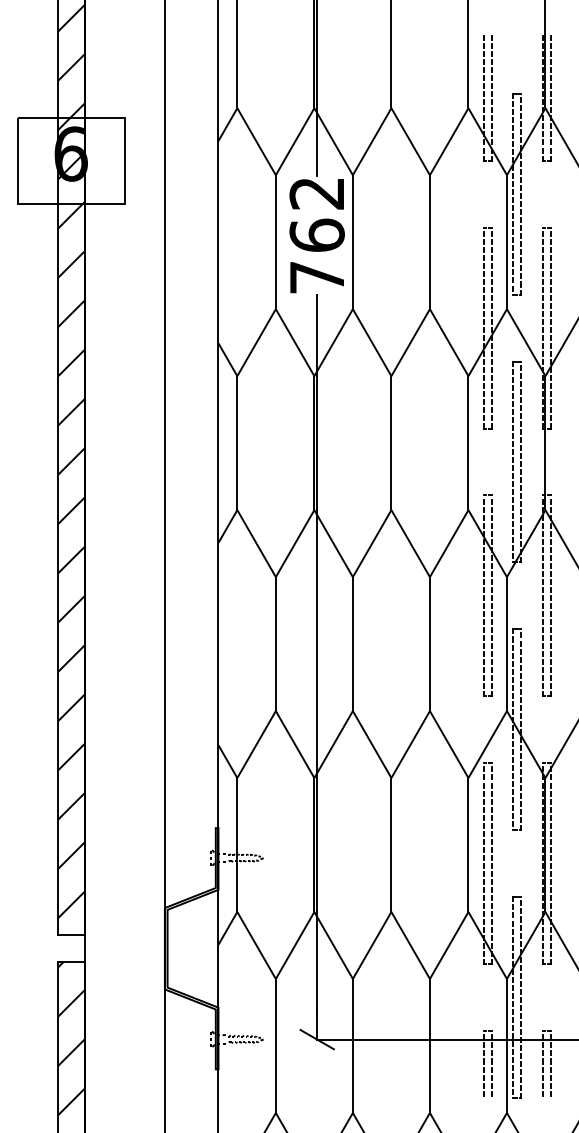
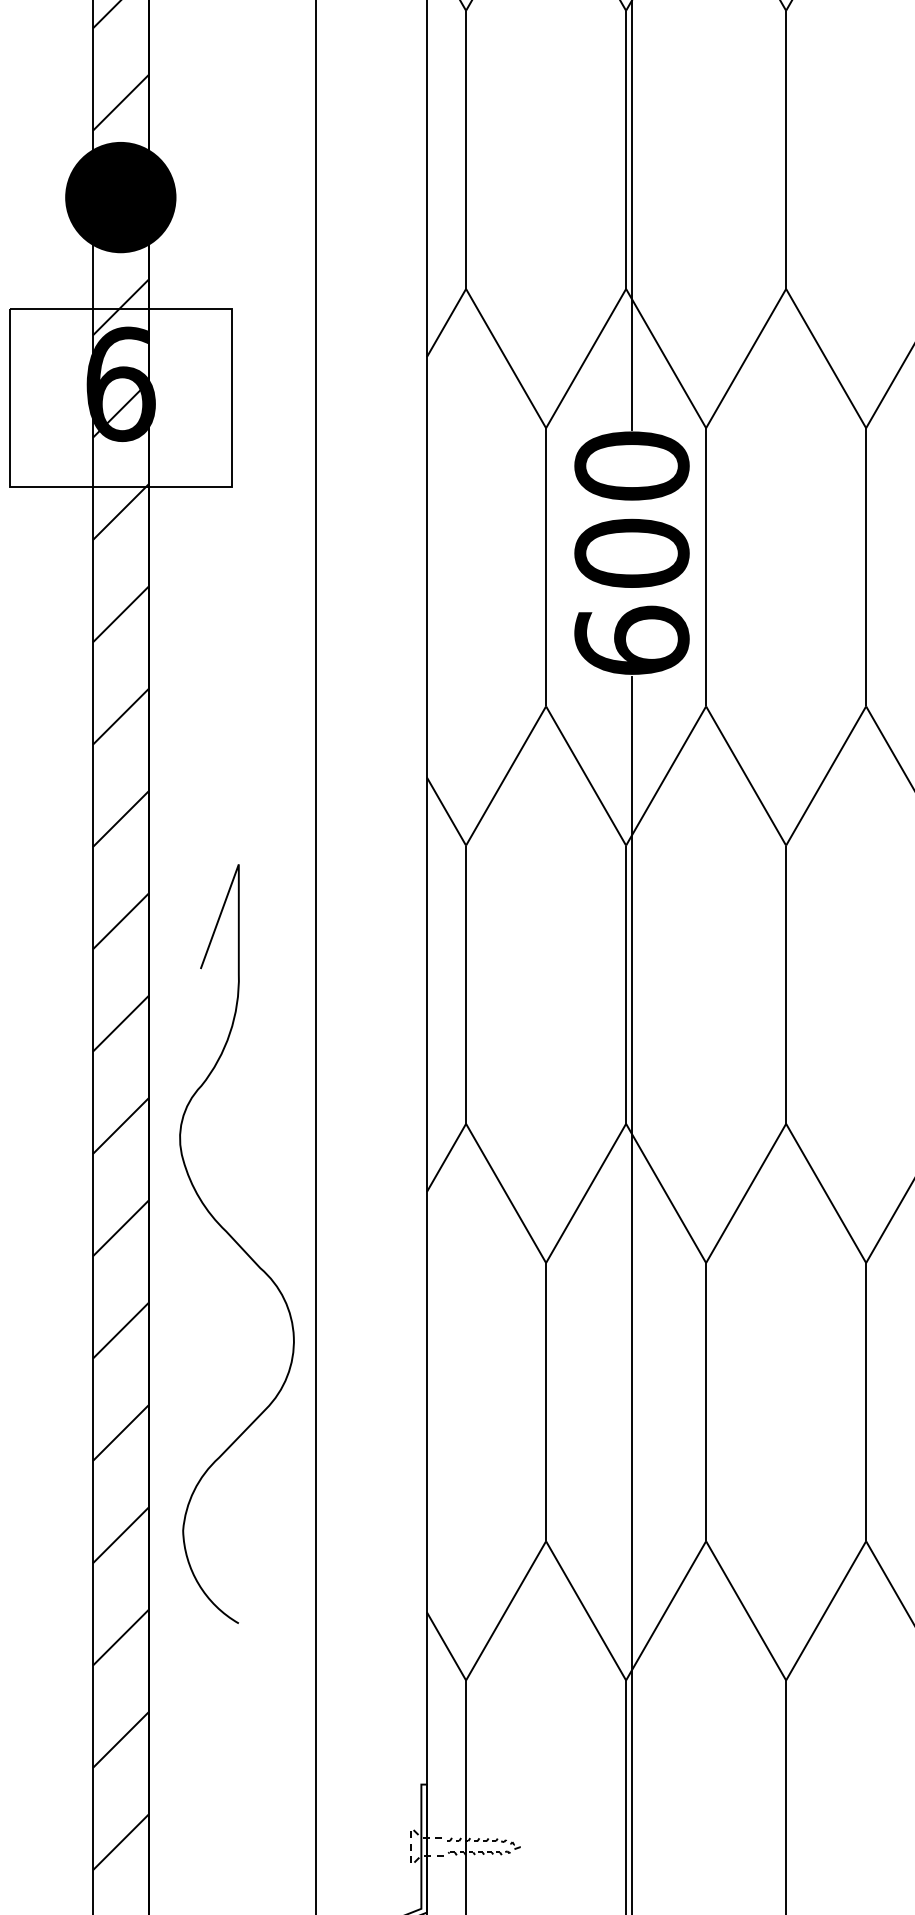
fill: (70, 64) -> (119, 198), added
text: (316, 234) -> (630, 551), 762 -> 600
curve: (126, 568) -> (235, 1245), added

